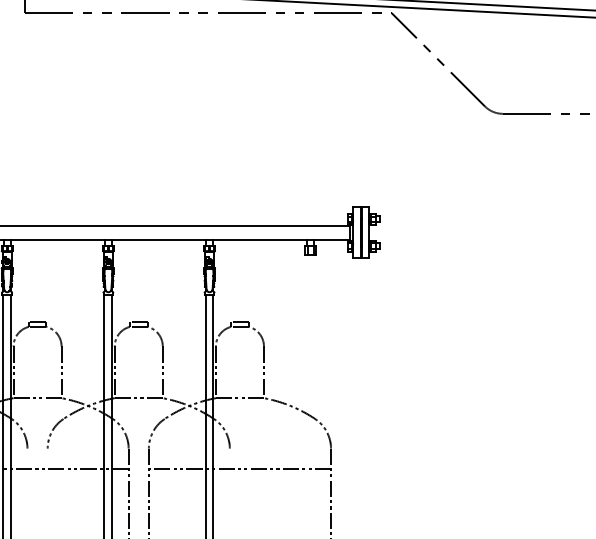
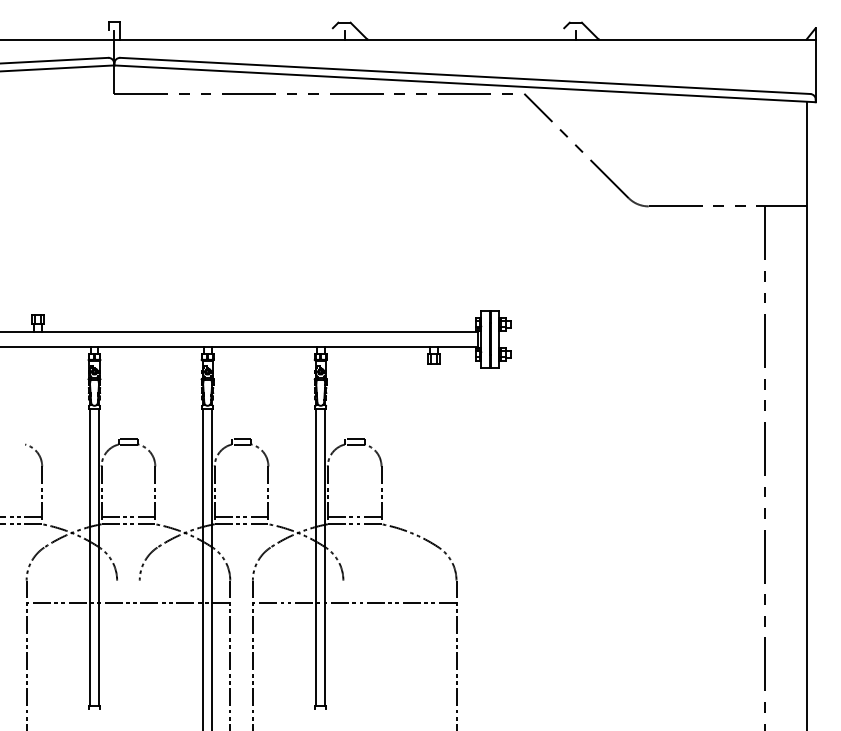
line: (37, 392) -> (128, 517), added
line: (138, 392) -> (241, 517), added
line: (239, 392) -> (354, 517), added

